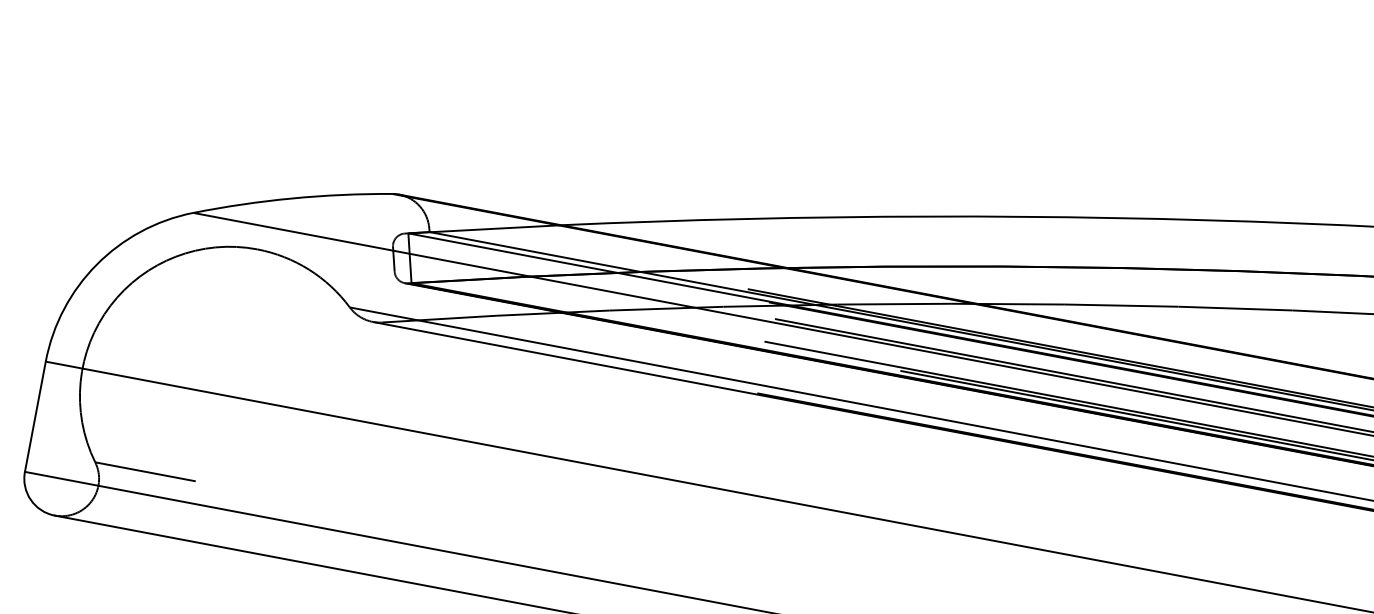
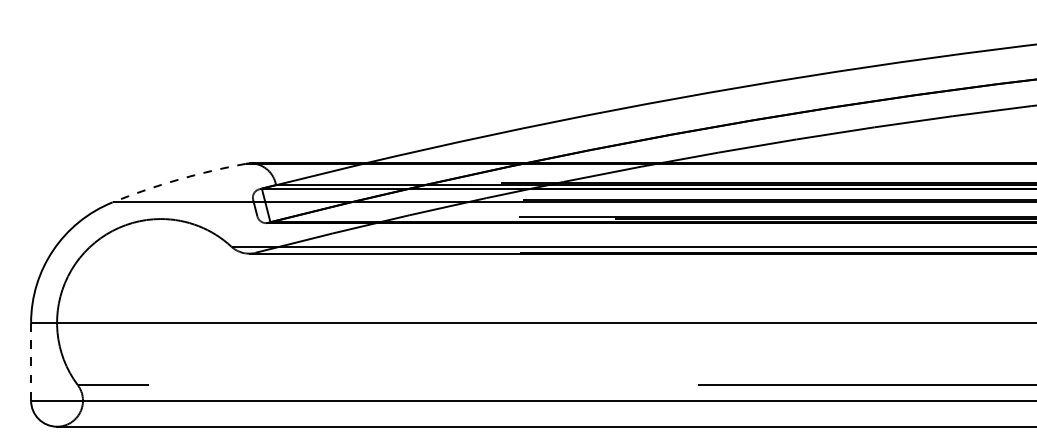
arc: (292, 198) -> (178, 179), solid -> dashed
line: (36, 416) -> (31, 361), solid -> dashed

